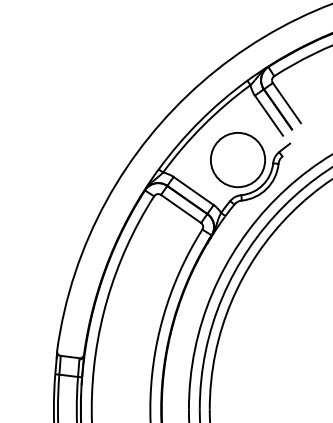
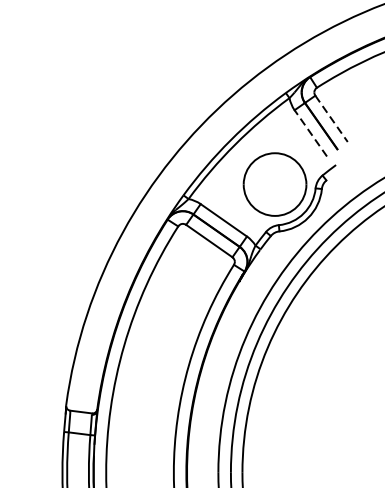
line: (287, 103) -> (332, 119), solid -> dashed
line: (268, 115) -> (310, 133), solid -> dashed

